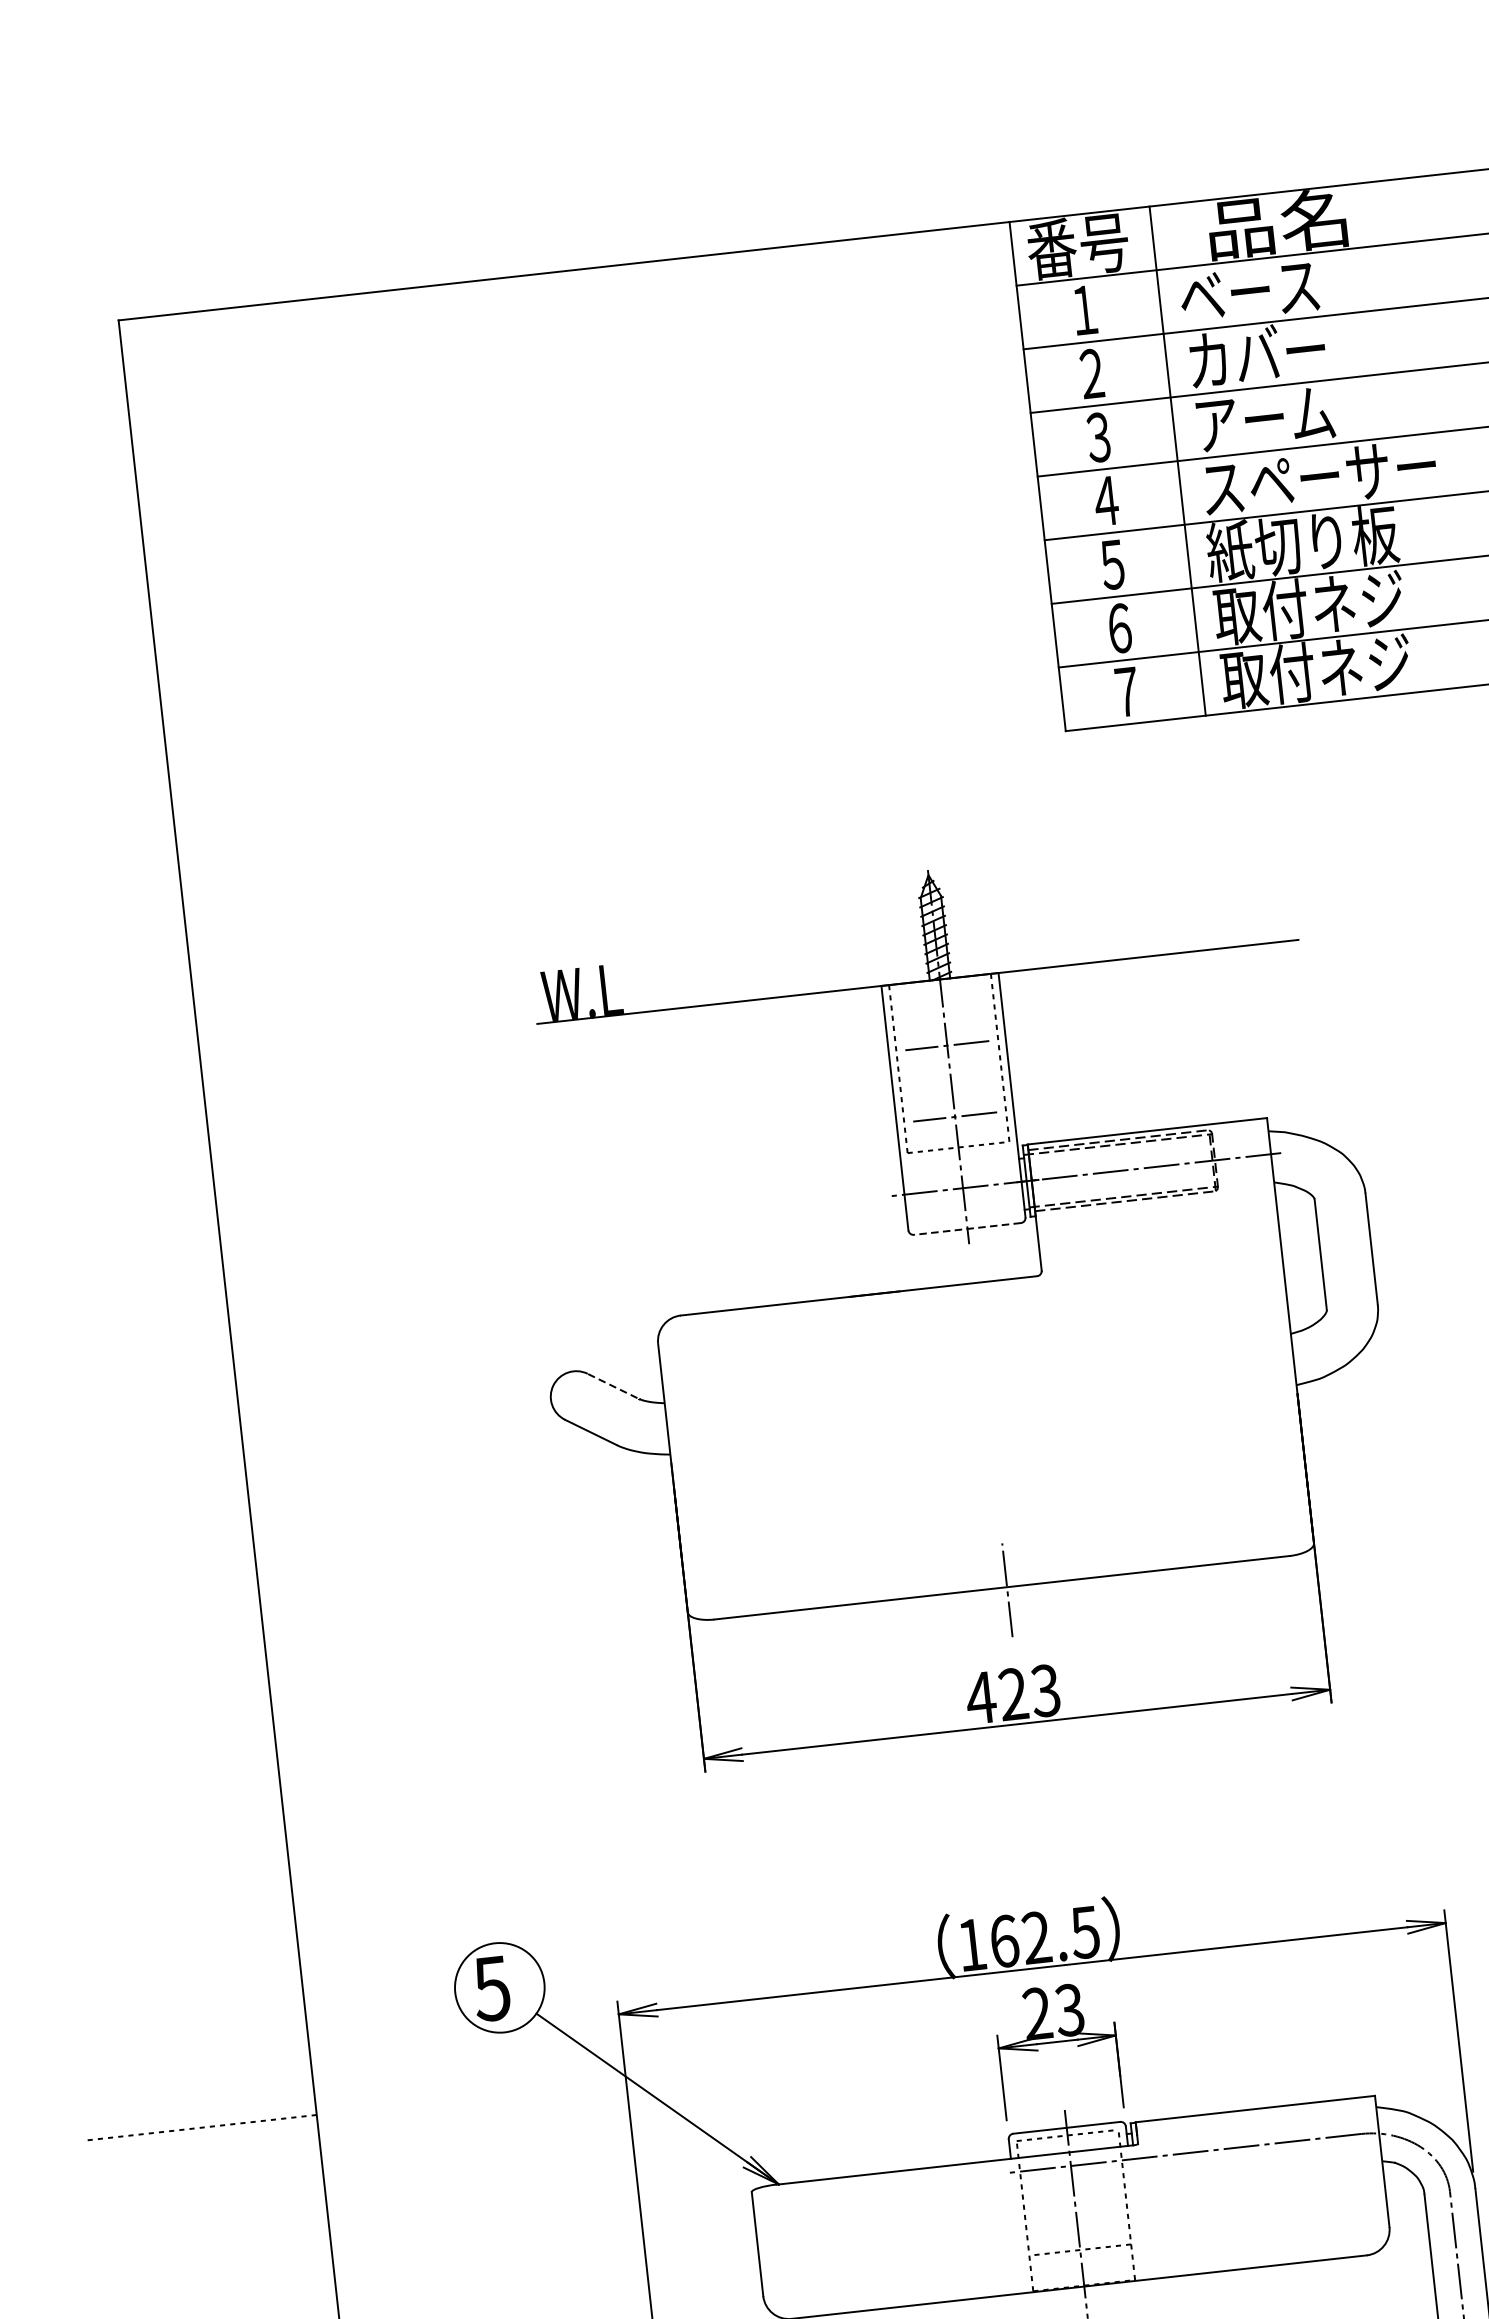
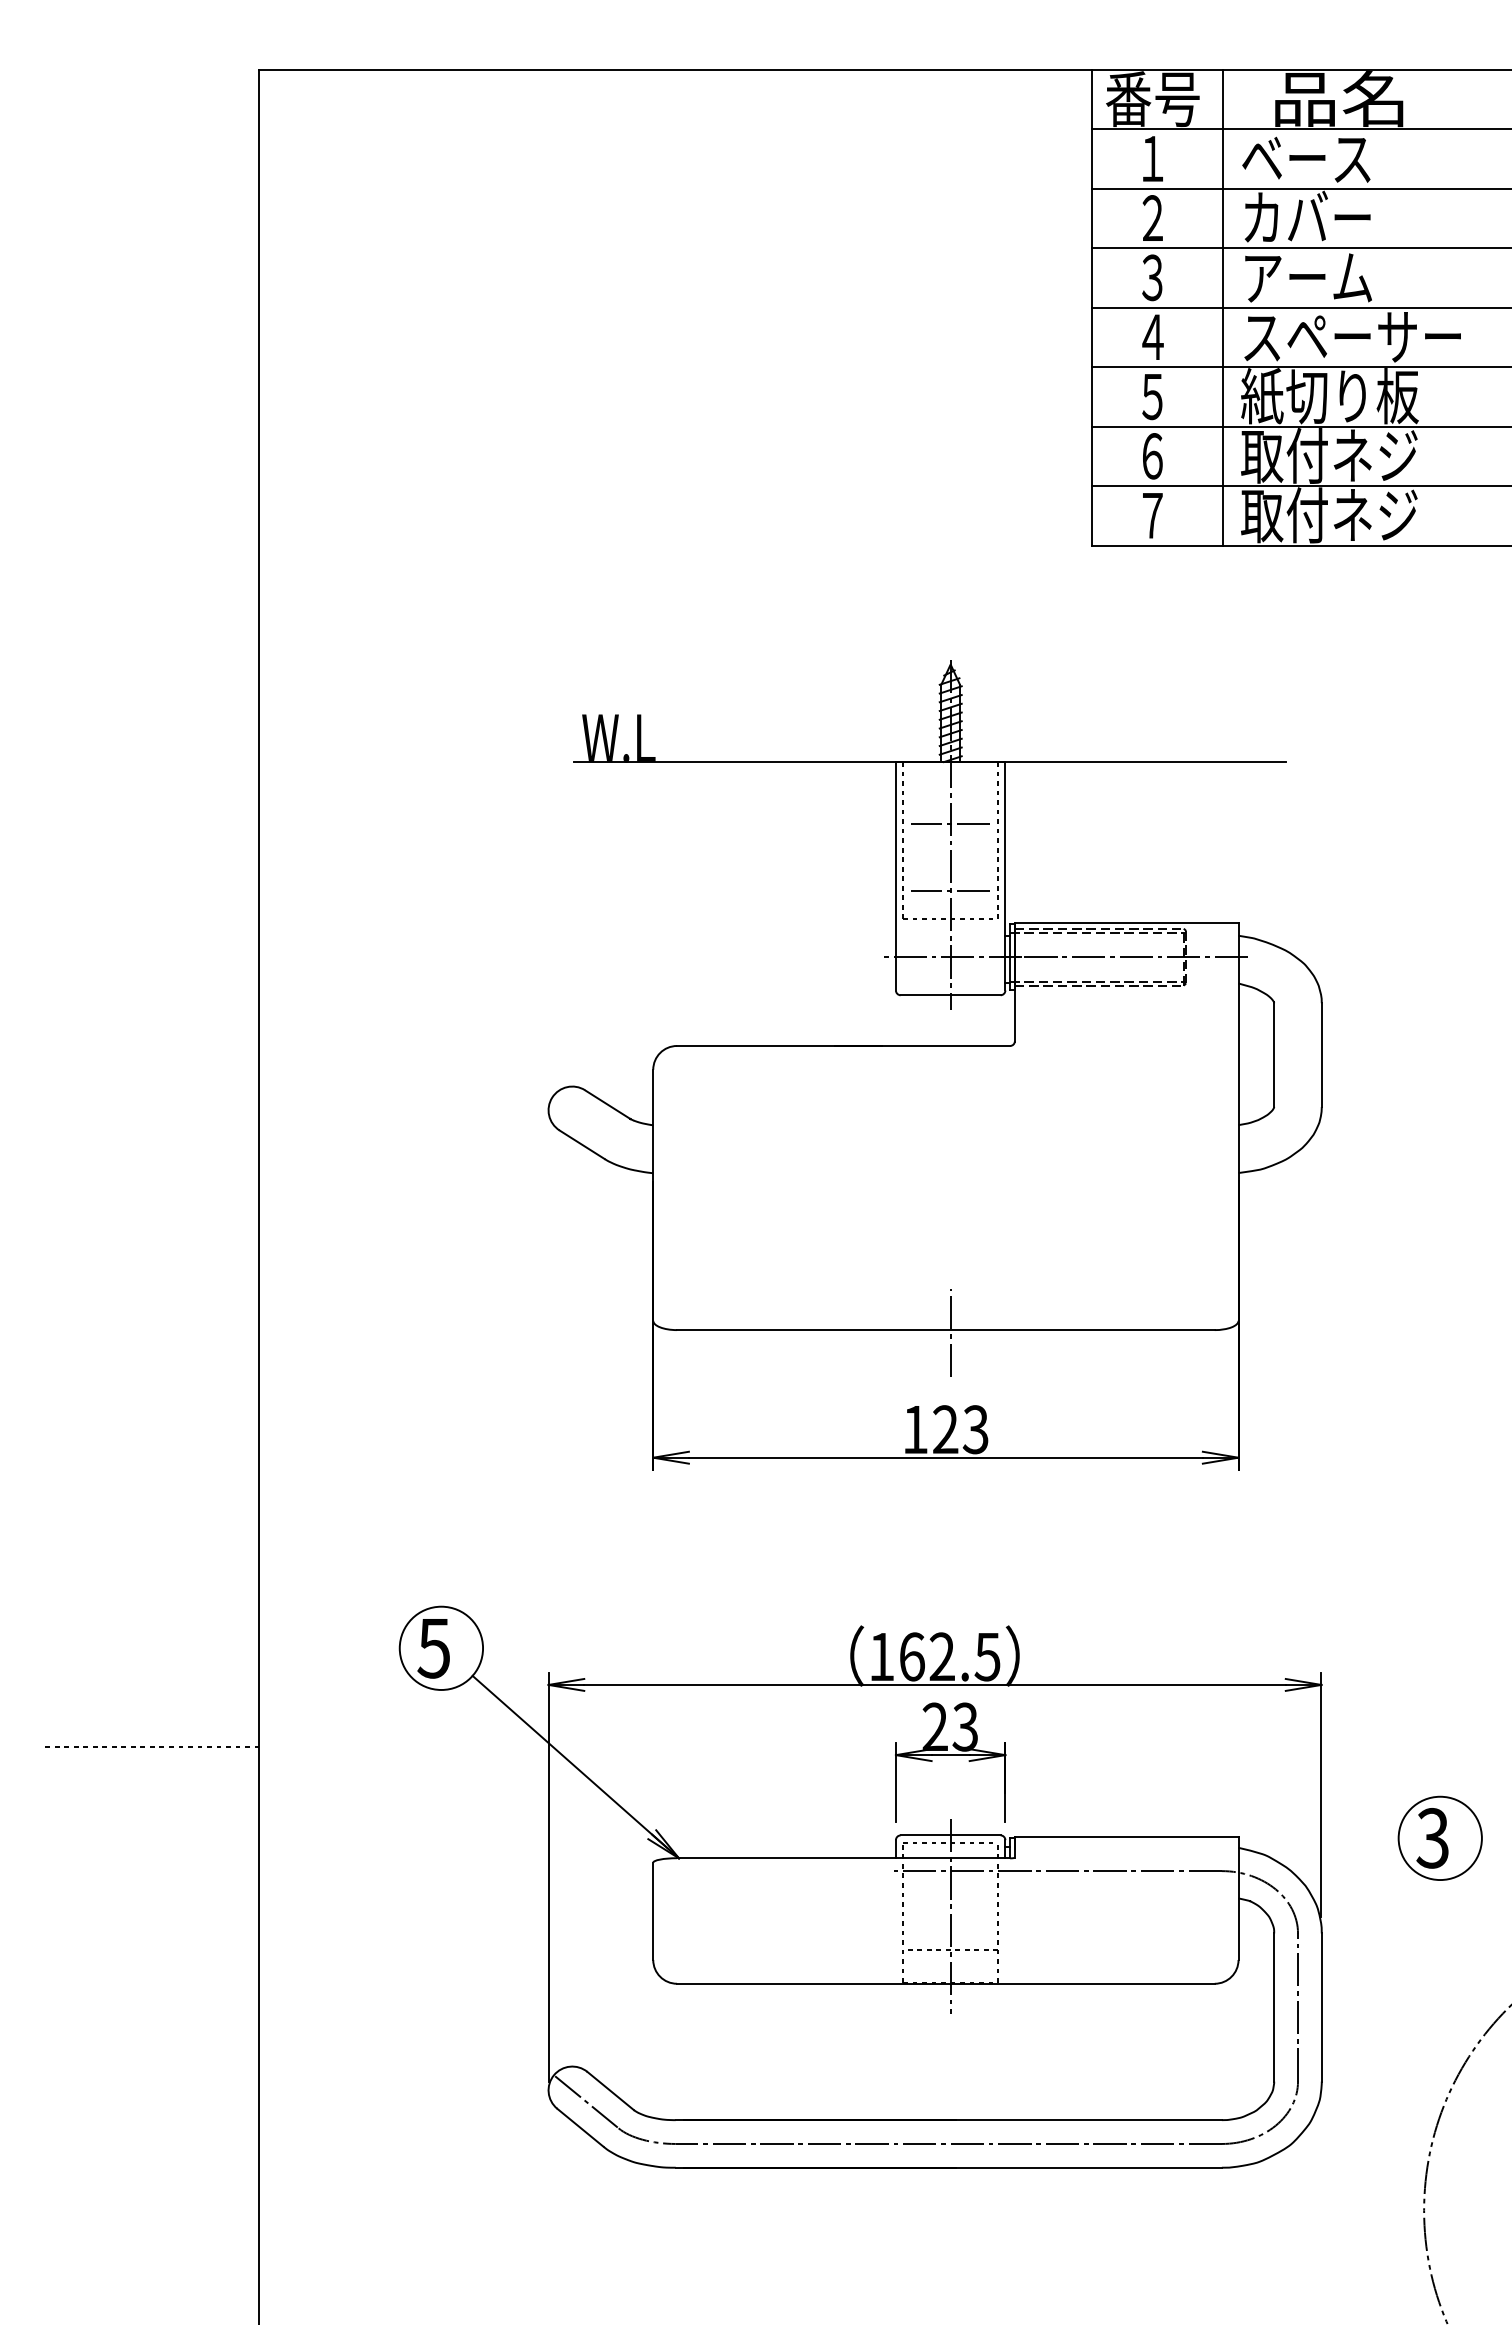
line: (967, 1229) -> (950, 995), dashed -> solid
line: (614, 1386) -> (608, 1104), dashed -> solid
text: (980, 1697) -> (914, 1429), 423 -> 123

